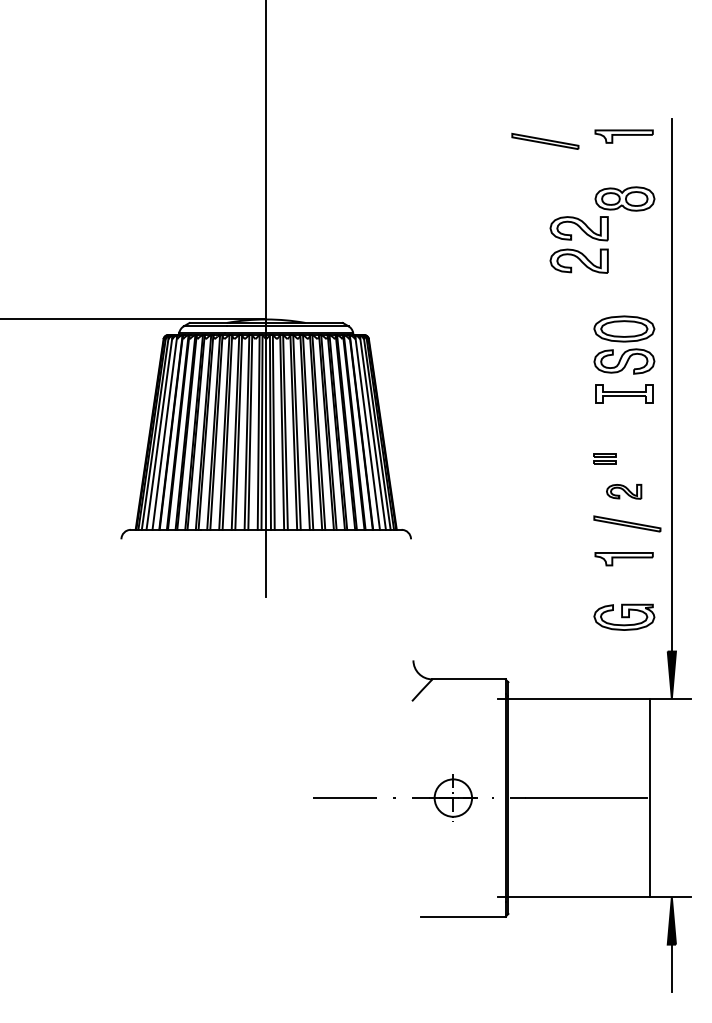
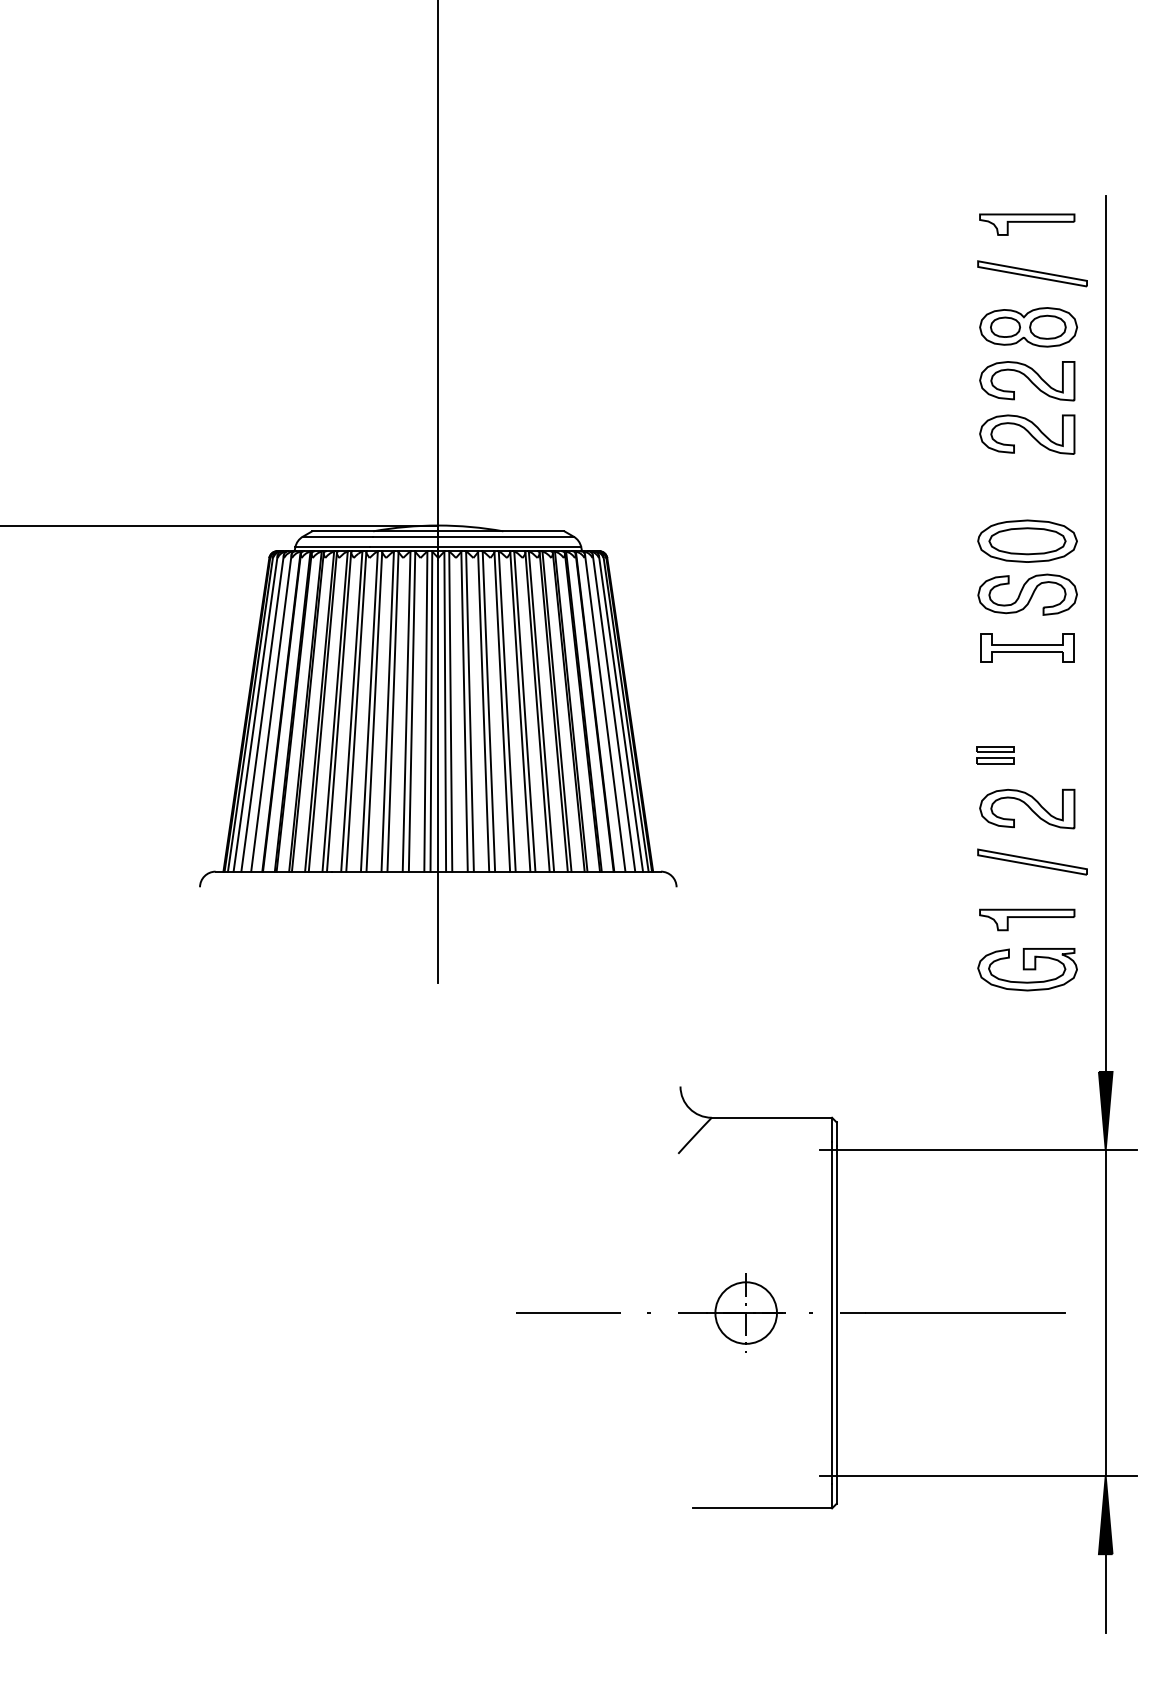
part: (545, 140) -> (1032, 272), moved
part: (578, 244) -> (1026, 407), moved
part: (623, 491) -> (1026, 808), size x1.67
part: (624, 616) -> (1027, 968), moved
line: (649, 797) -> (1105, 1312), moved

